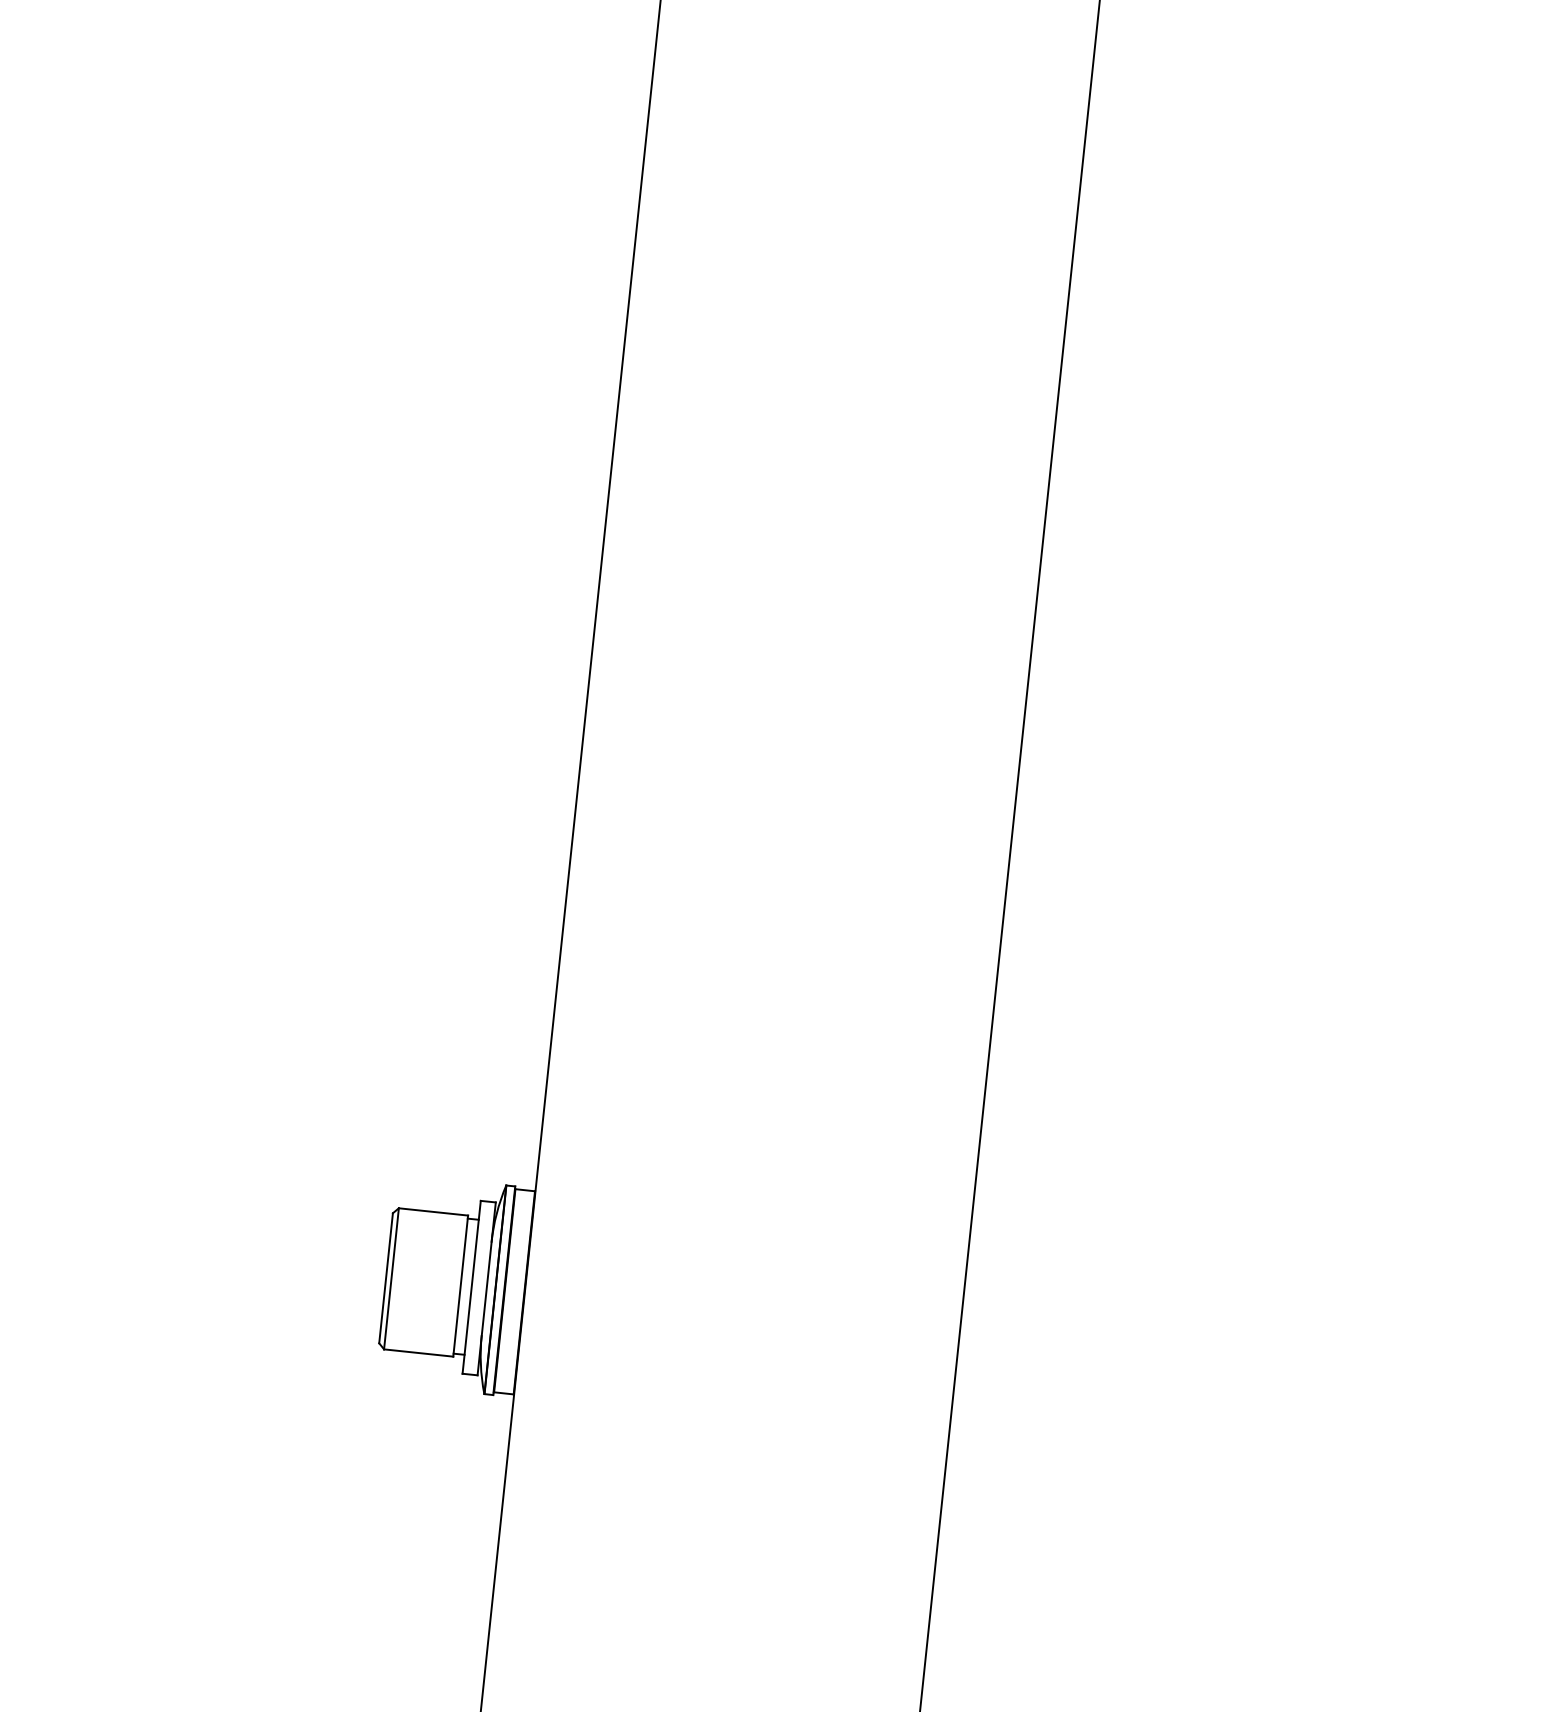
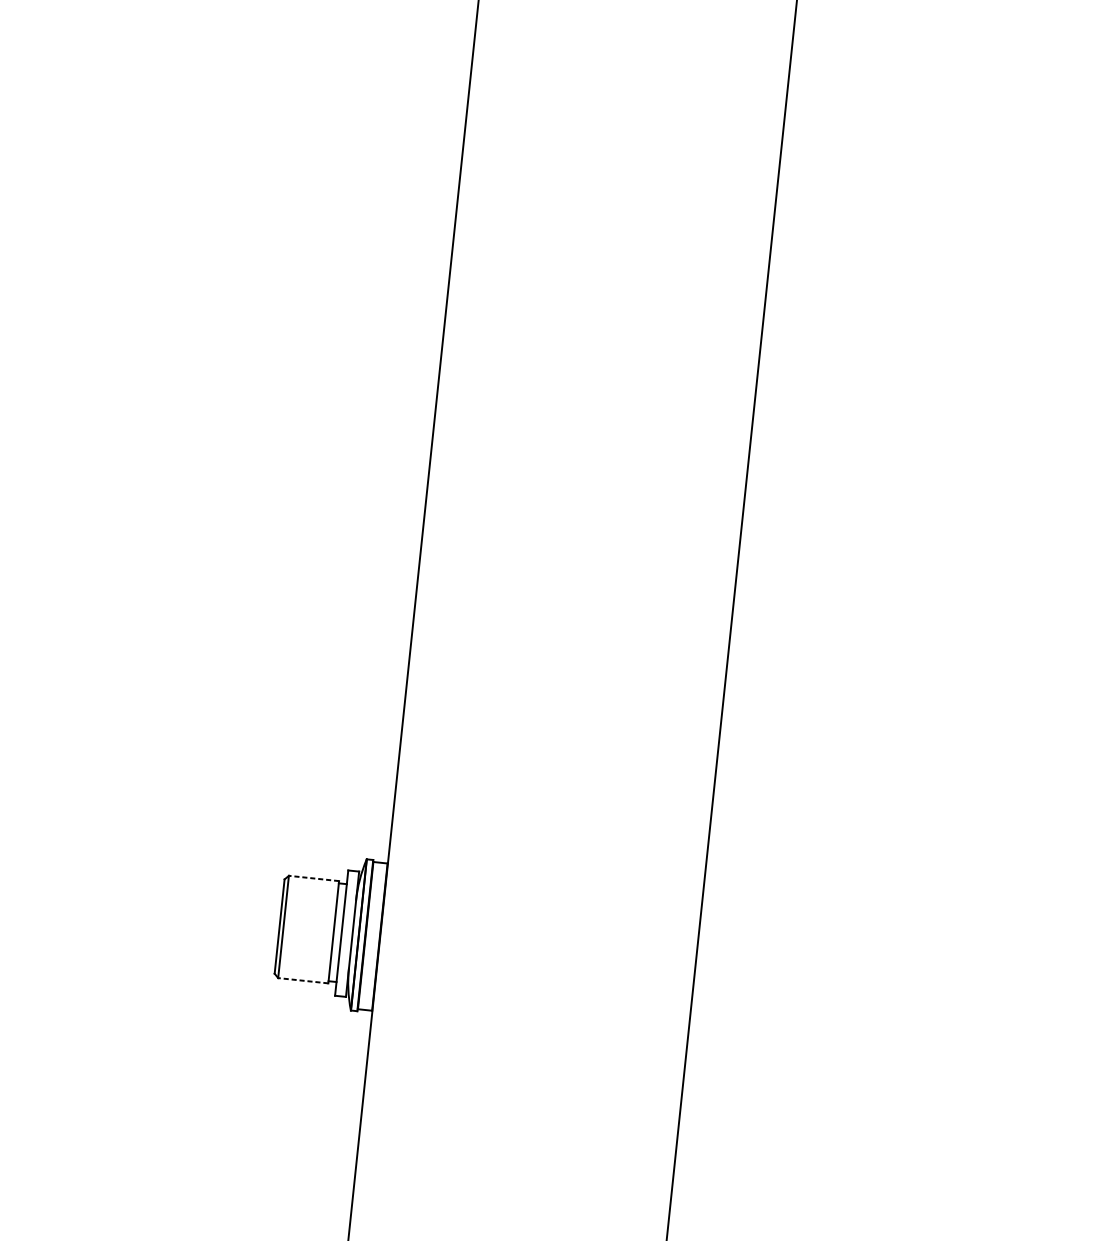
line: (433, 1211) -> (314, 878), solid -> dashed
line: (418, 1353) -> (303, 981), solid -> dashed

